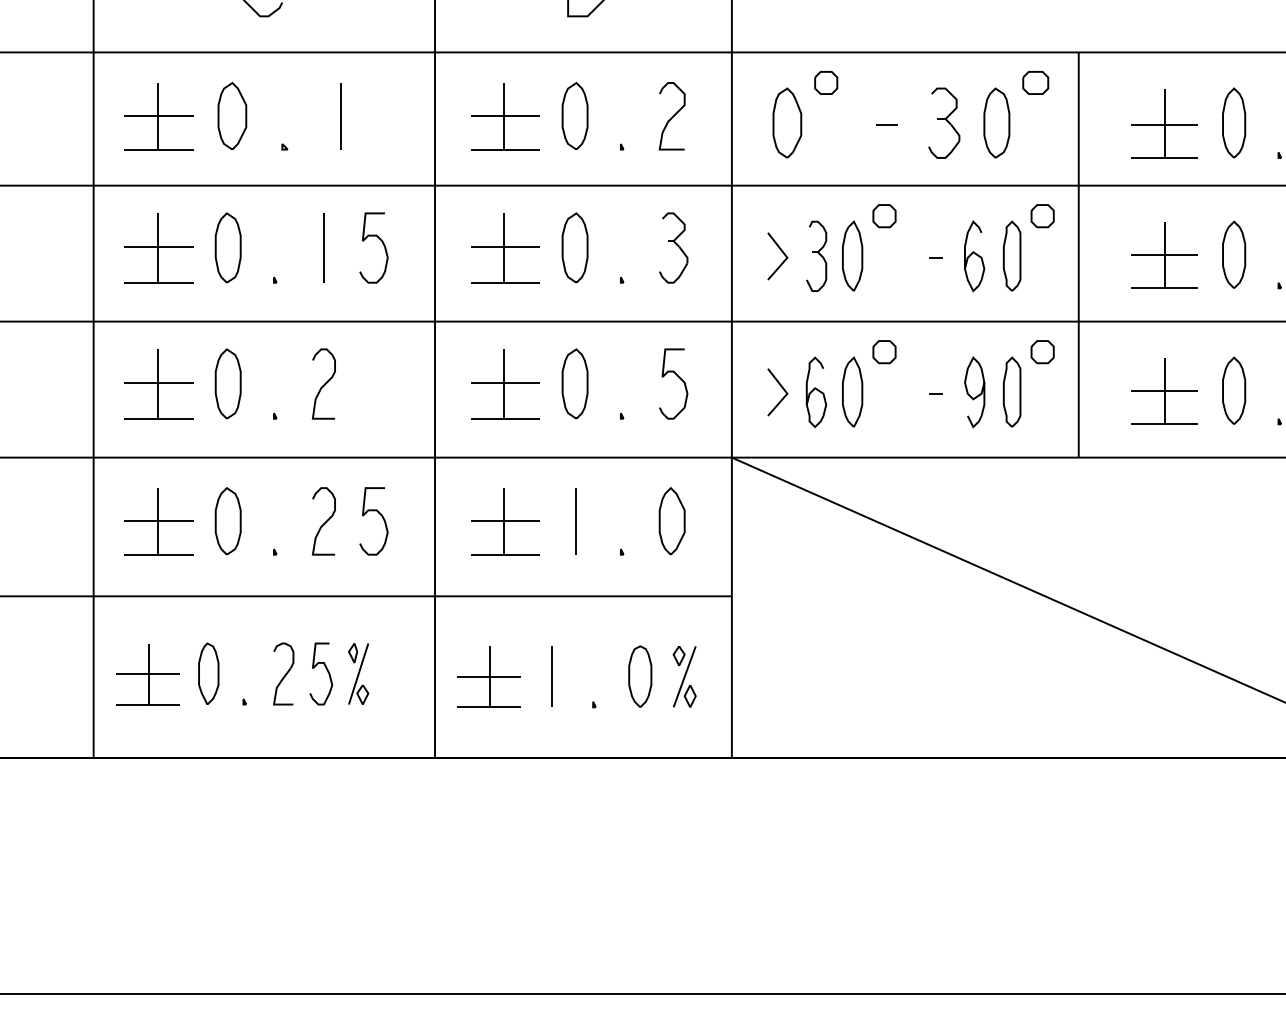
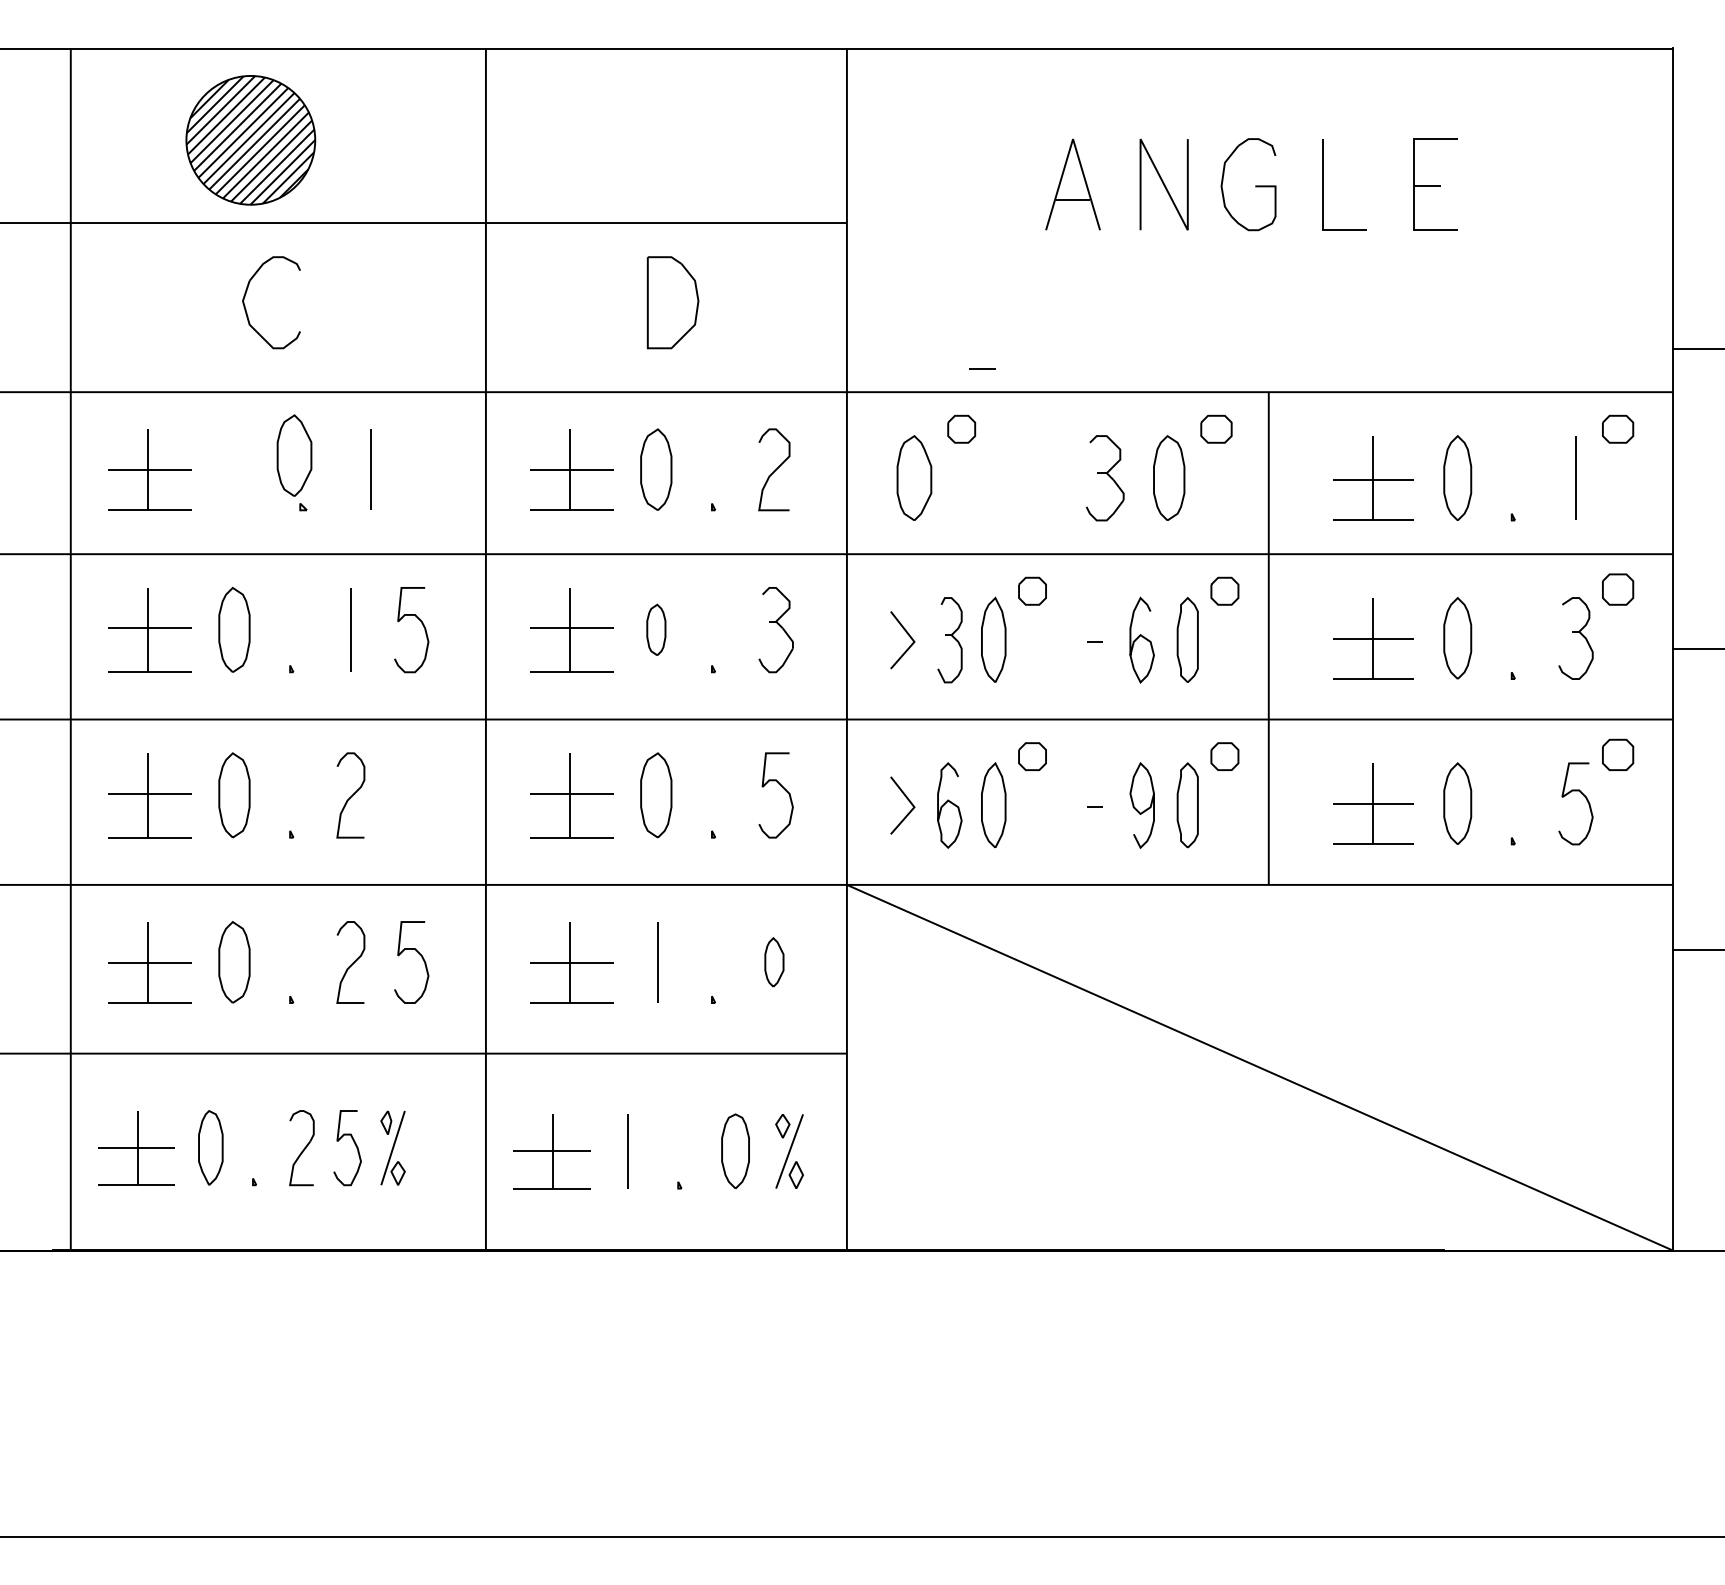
part: (232, 116) -> (294, 455), moved
line: (886, 124) -> (982, 368), moved
part: (575, 247) -> (656, 629), size x0.6
part: (672, 521) -> (774, 962), size x0.6

